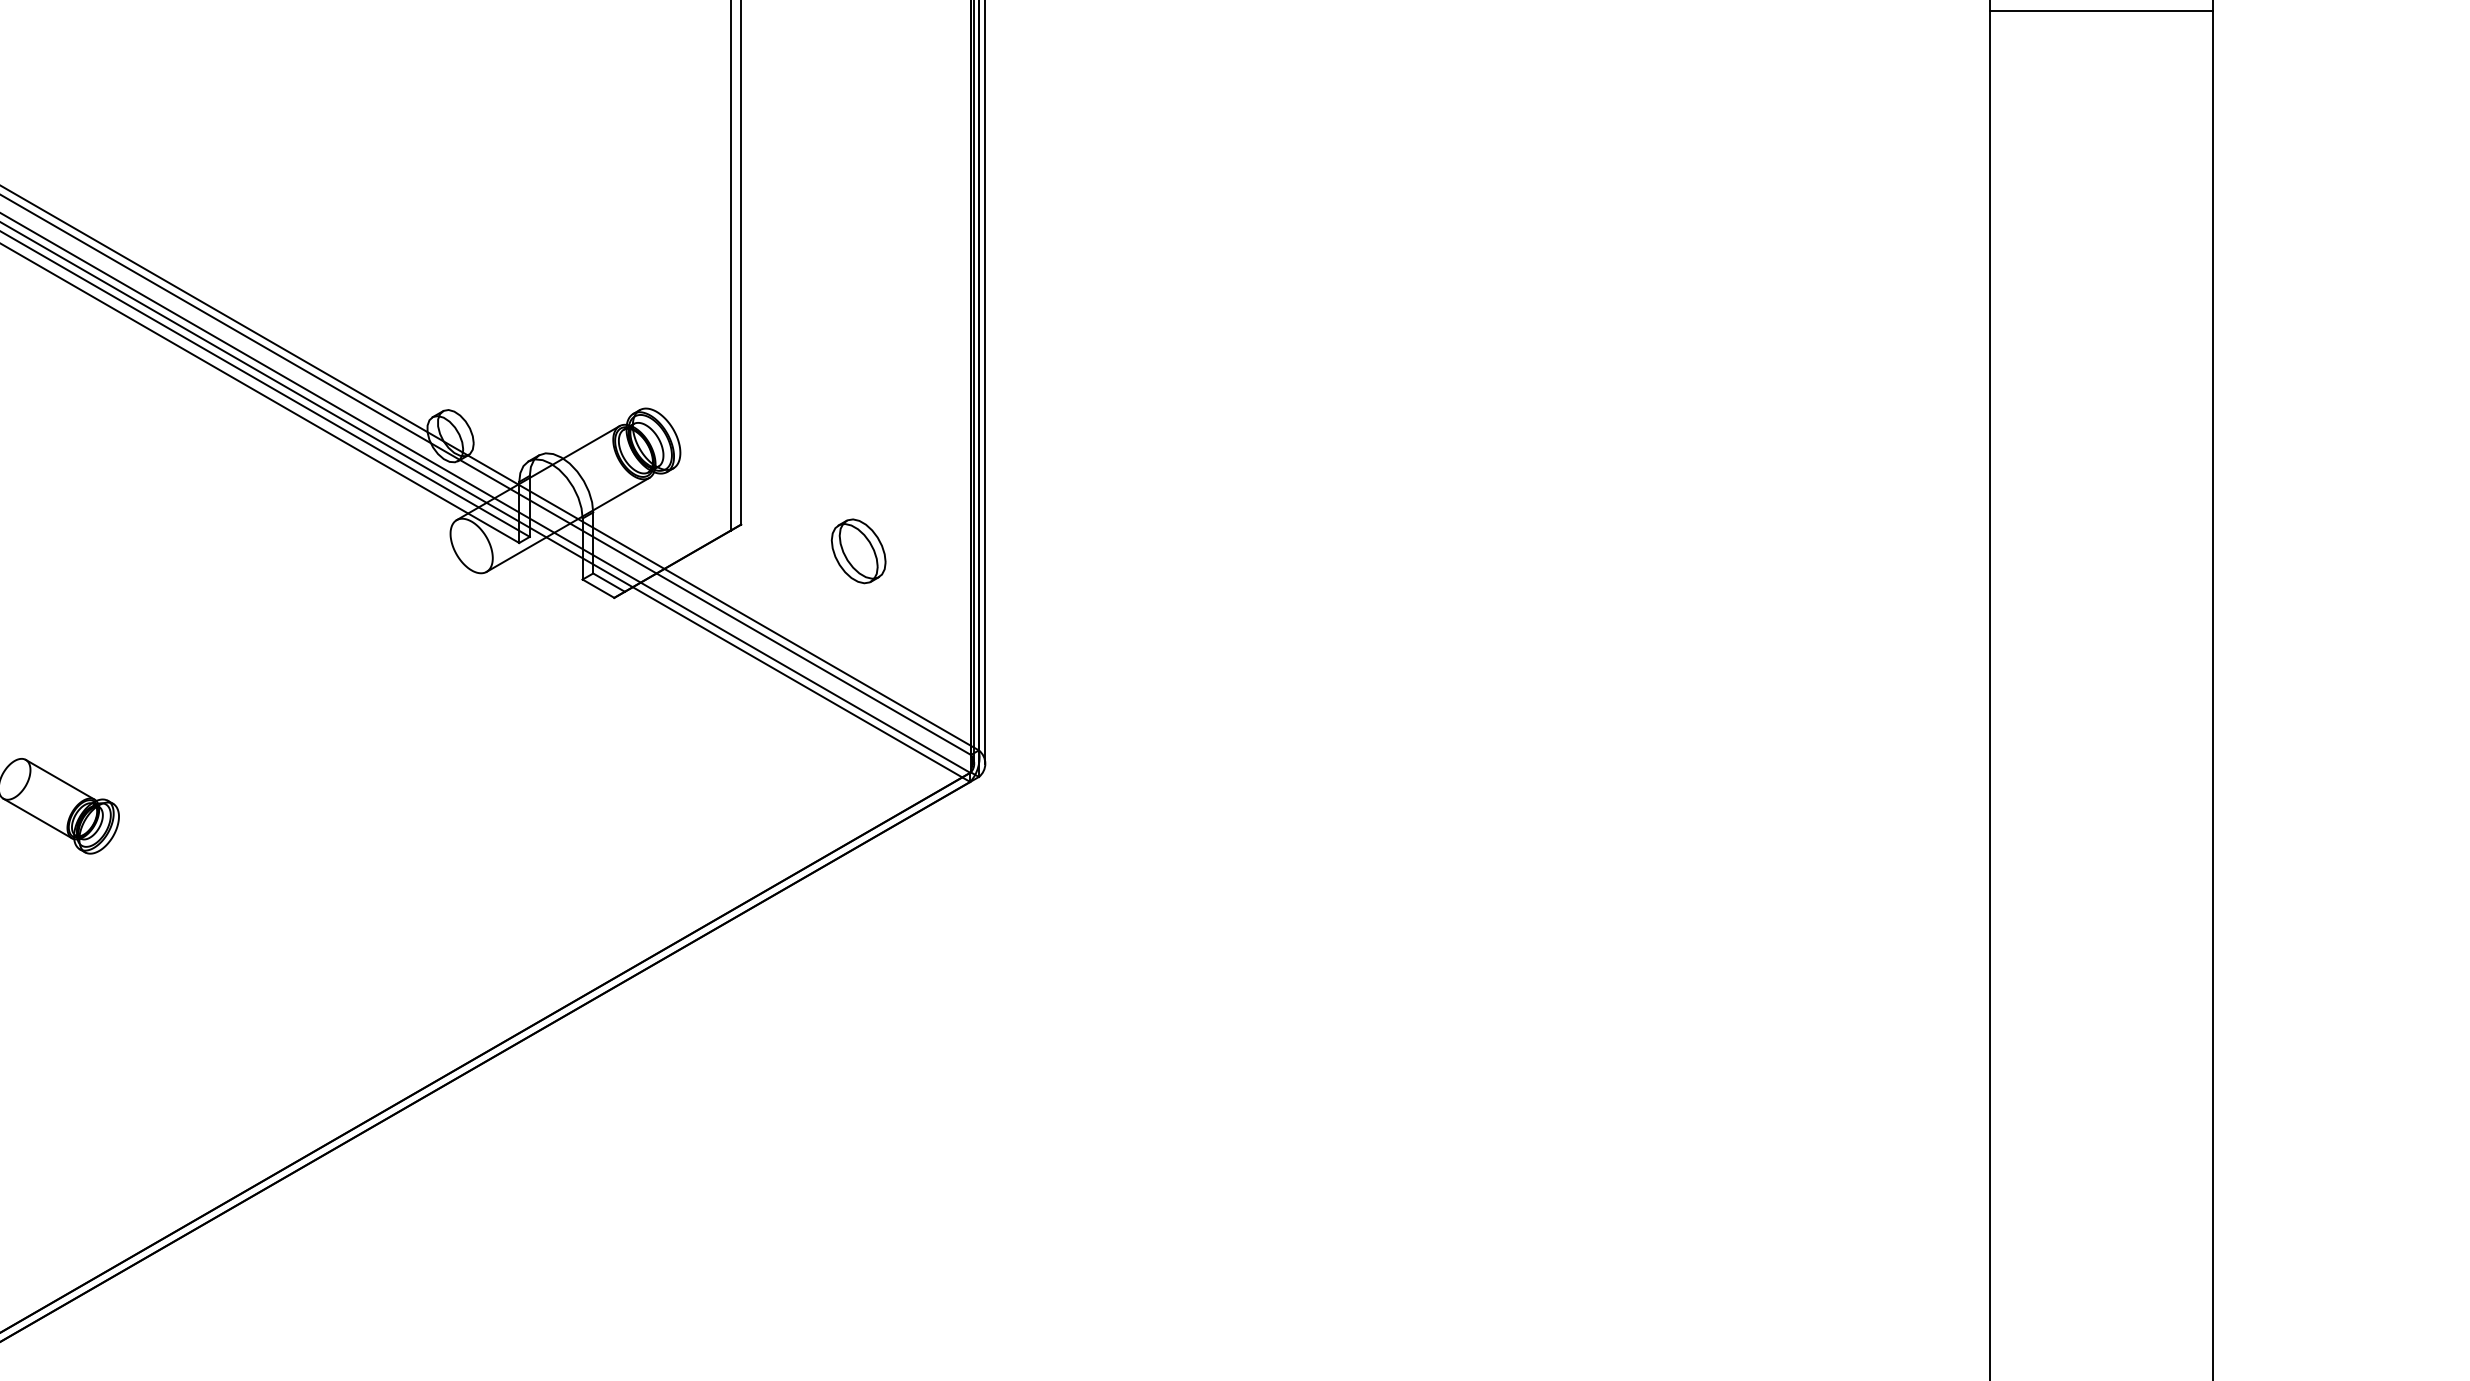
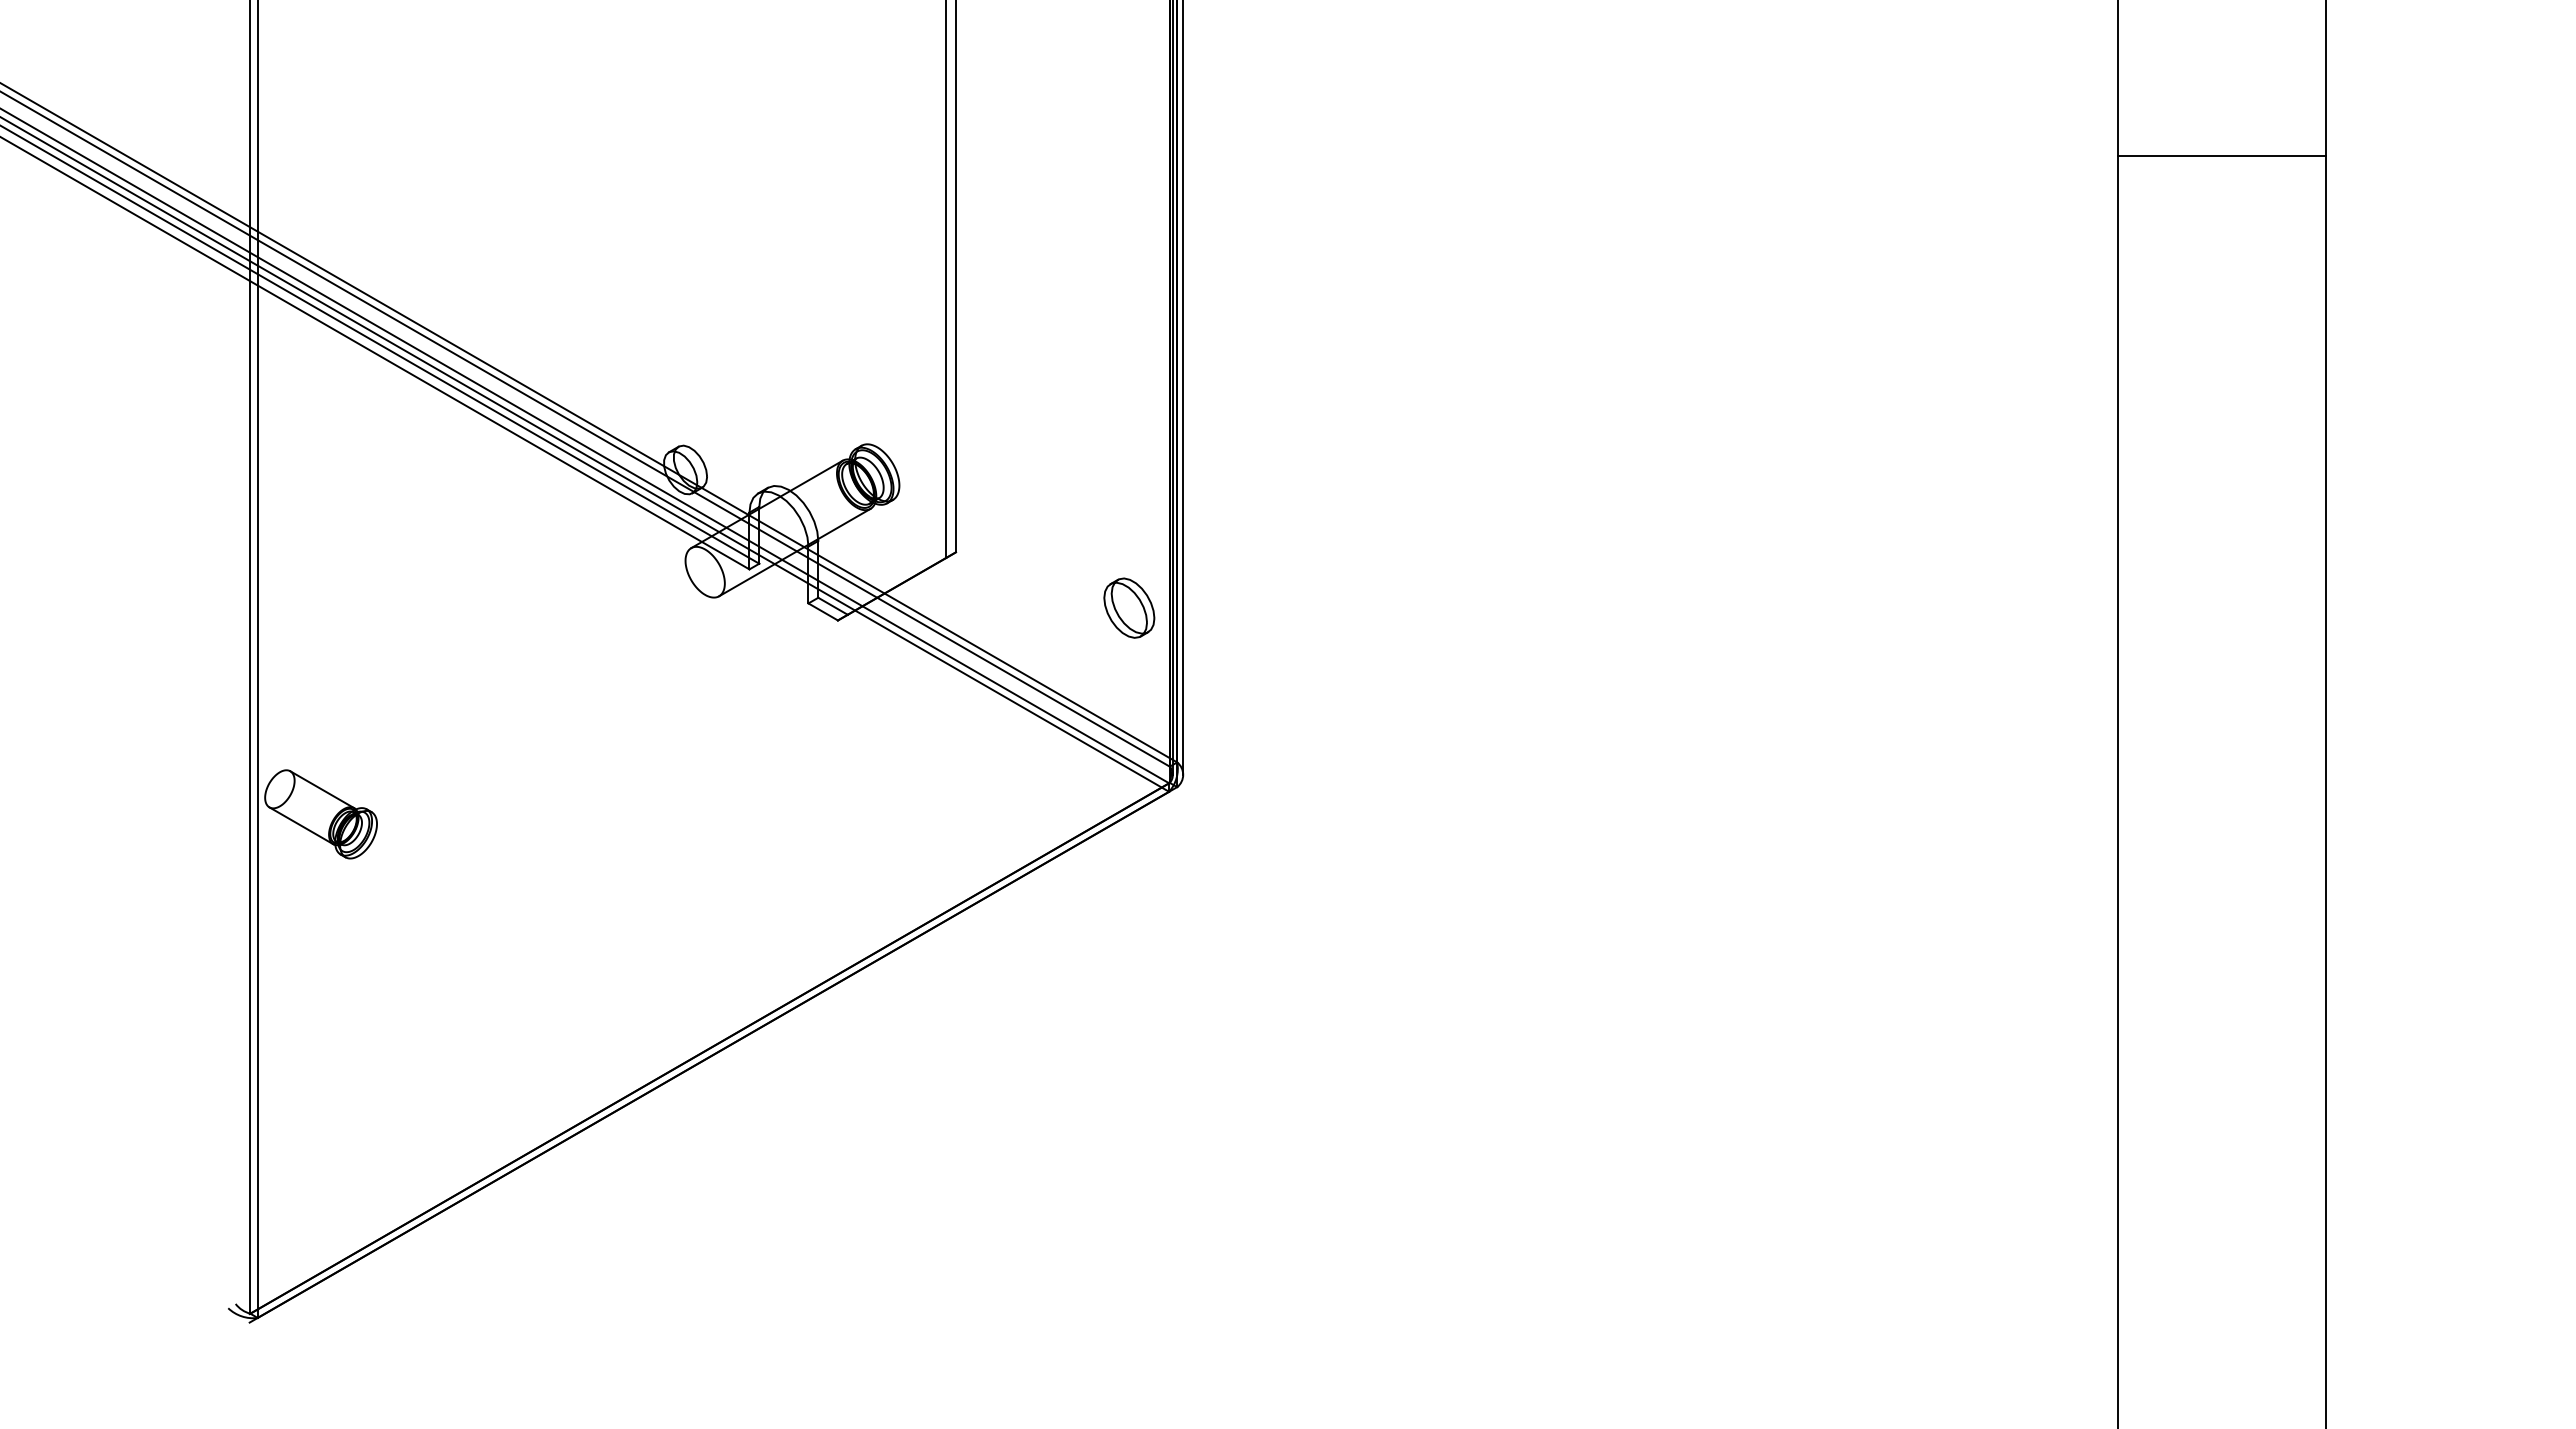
line: (2101, 10) -> (2221, 155), moved
part: (858, 550) -> (1129, 607), moved

